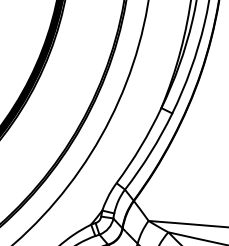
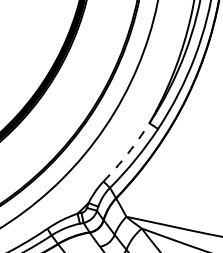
arc: (140, 146) -> (127, 153), solid -> dashed

